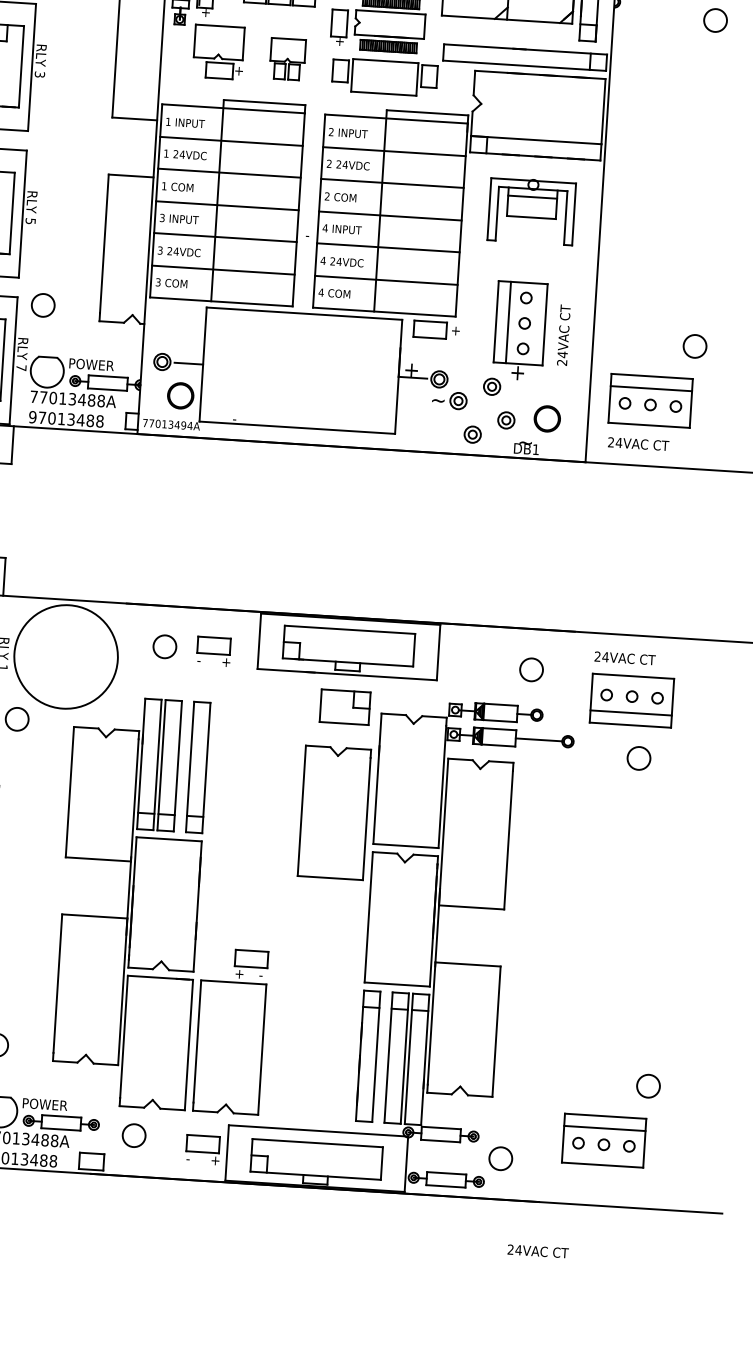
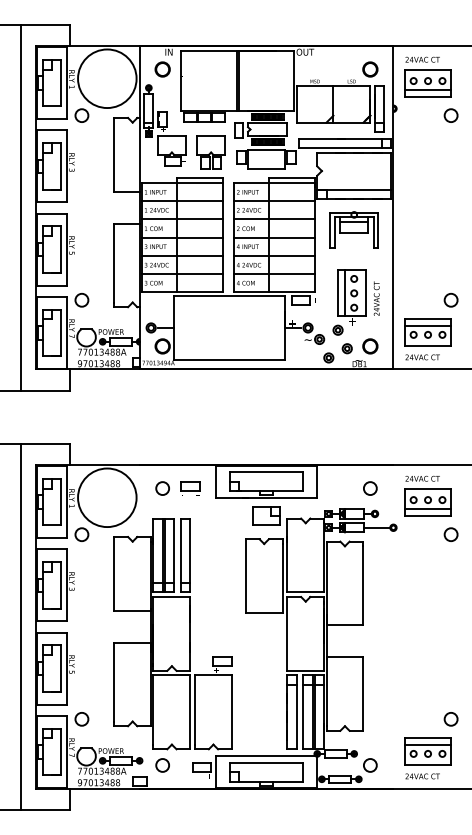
part: (286, 58) -> (210, 152), size x1.43
circle: (637, 758) -> (450, 534), moved
text: (537, 1251) -> (422, 776), moved

